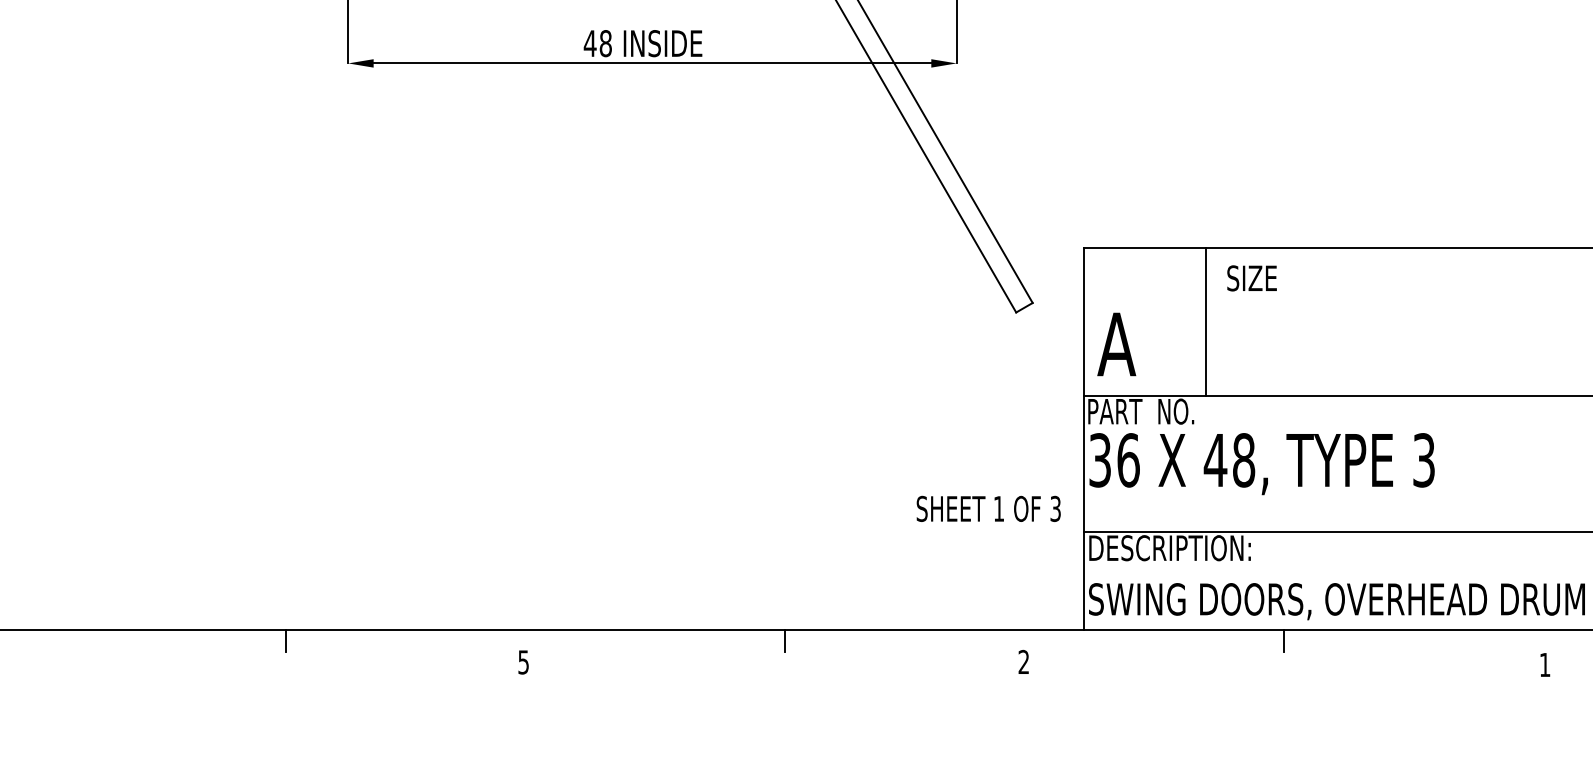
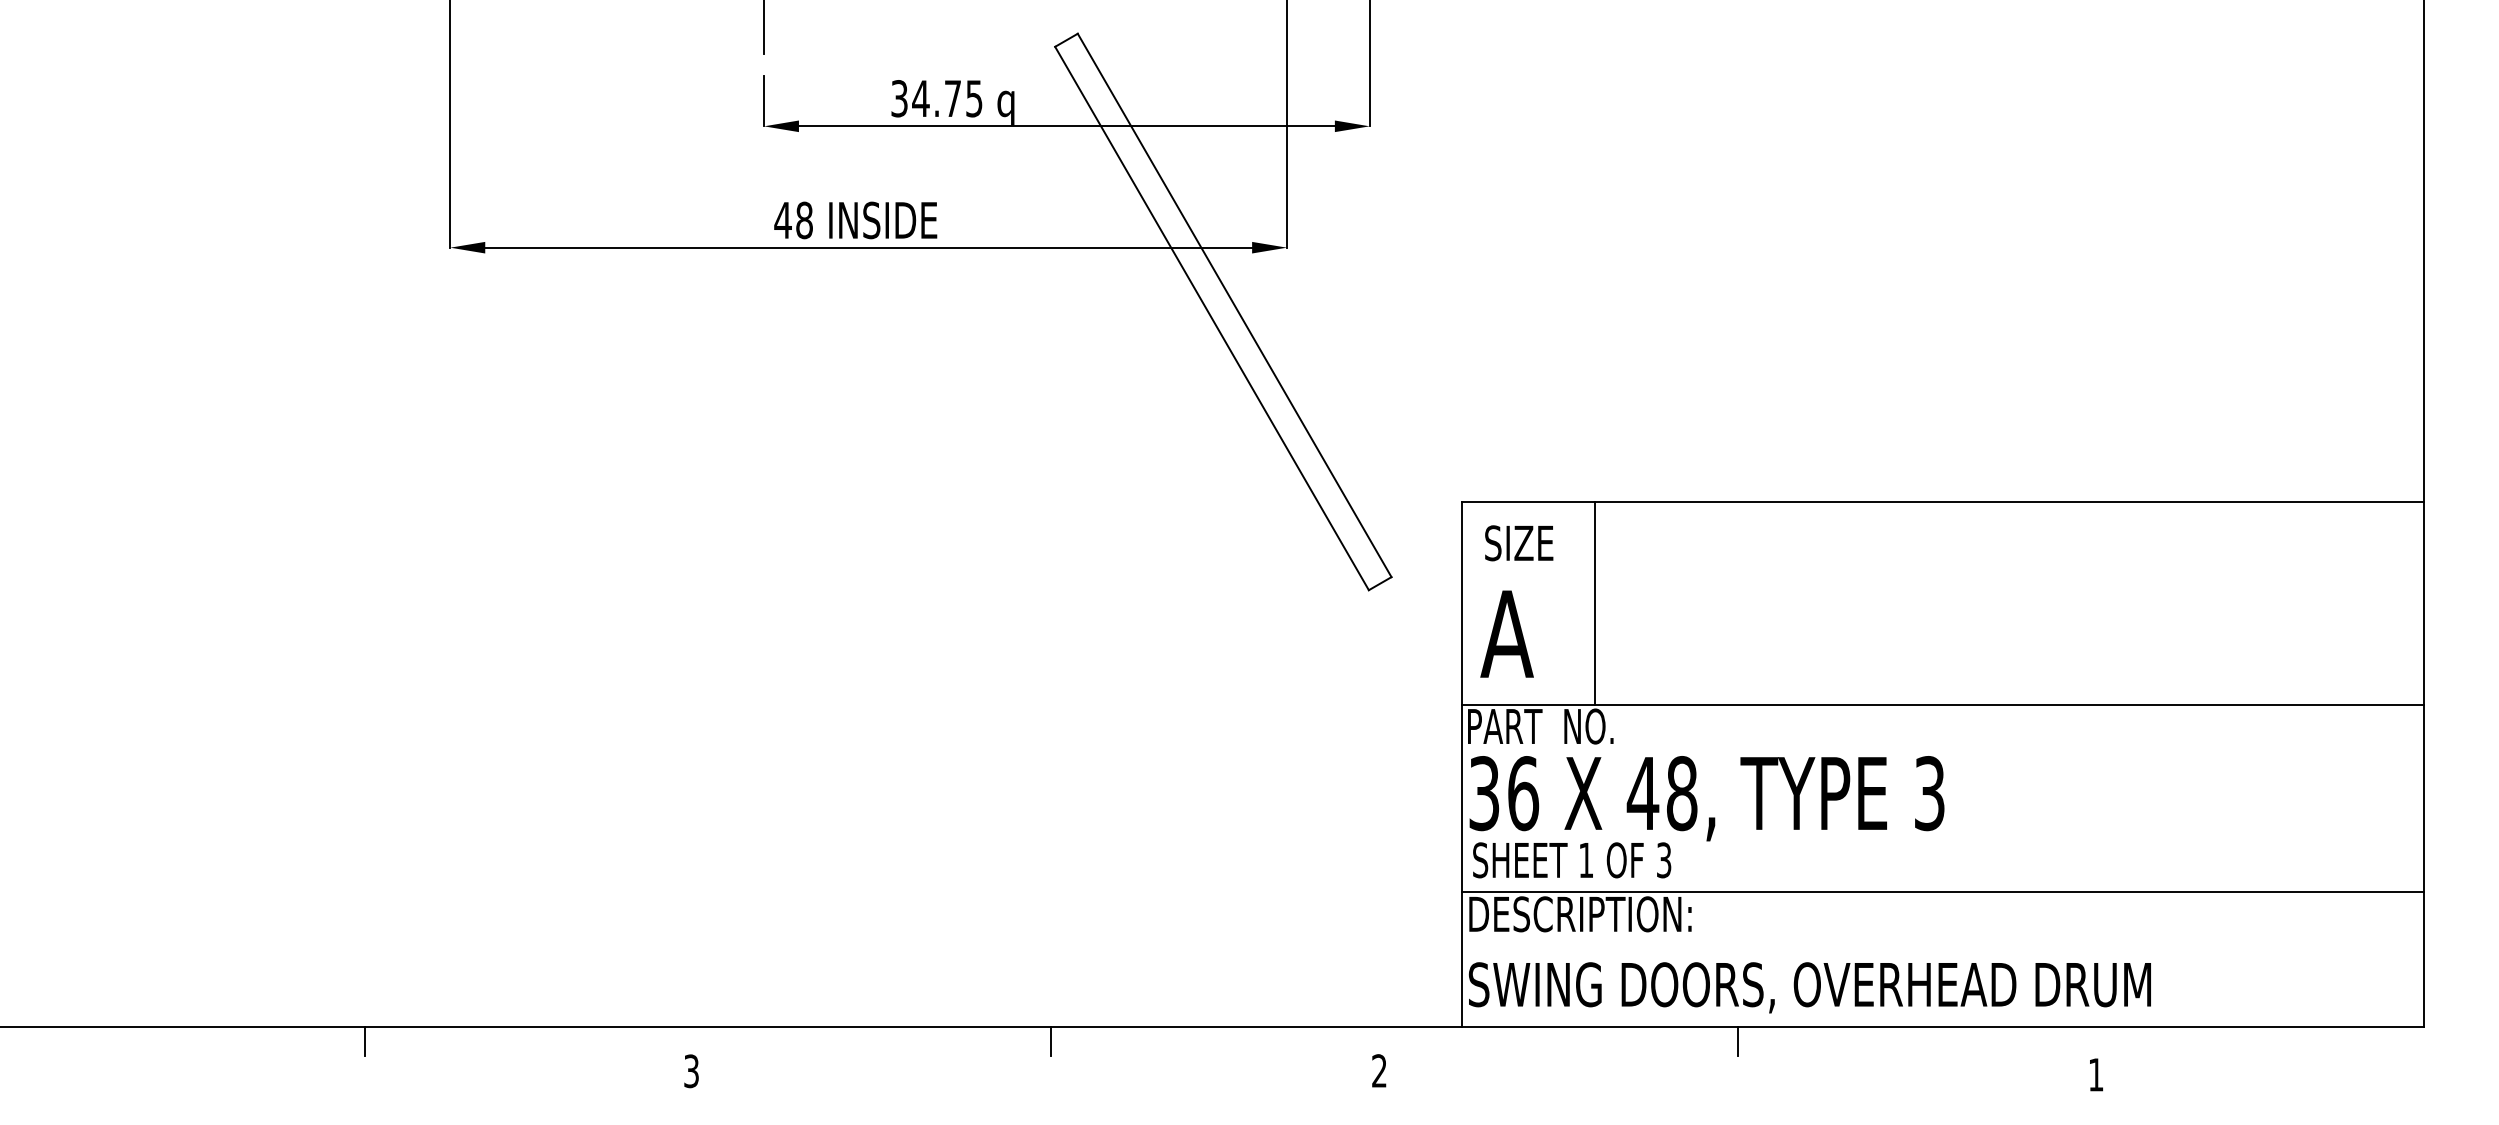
text: (1252, 278) -> (1519, 543), moved
line: (1205, 322) -> (1595, 603), moved
text: (989, 509) -> (1572, 860), moved
text: (523, 661) -> (691, 1070), 5 -> 3

